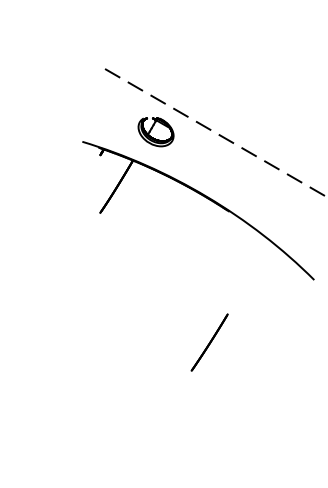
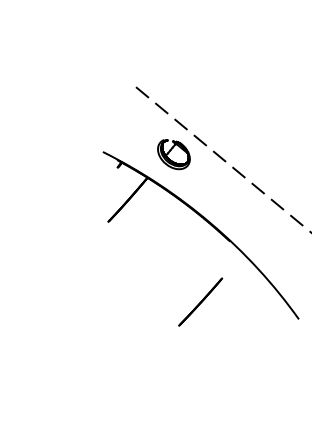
line: (209, 342) -> (200, 302), moved

